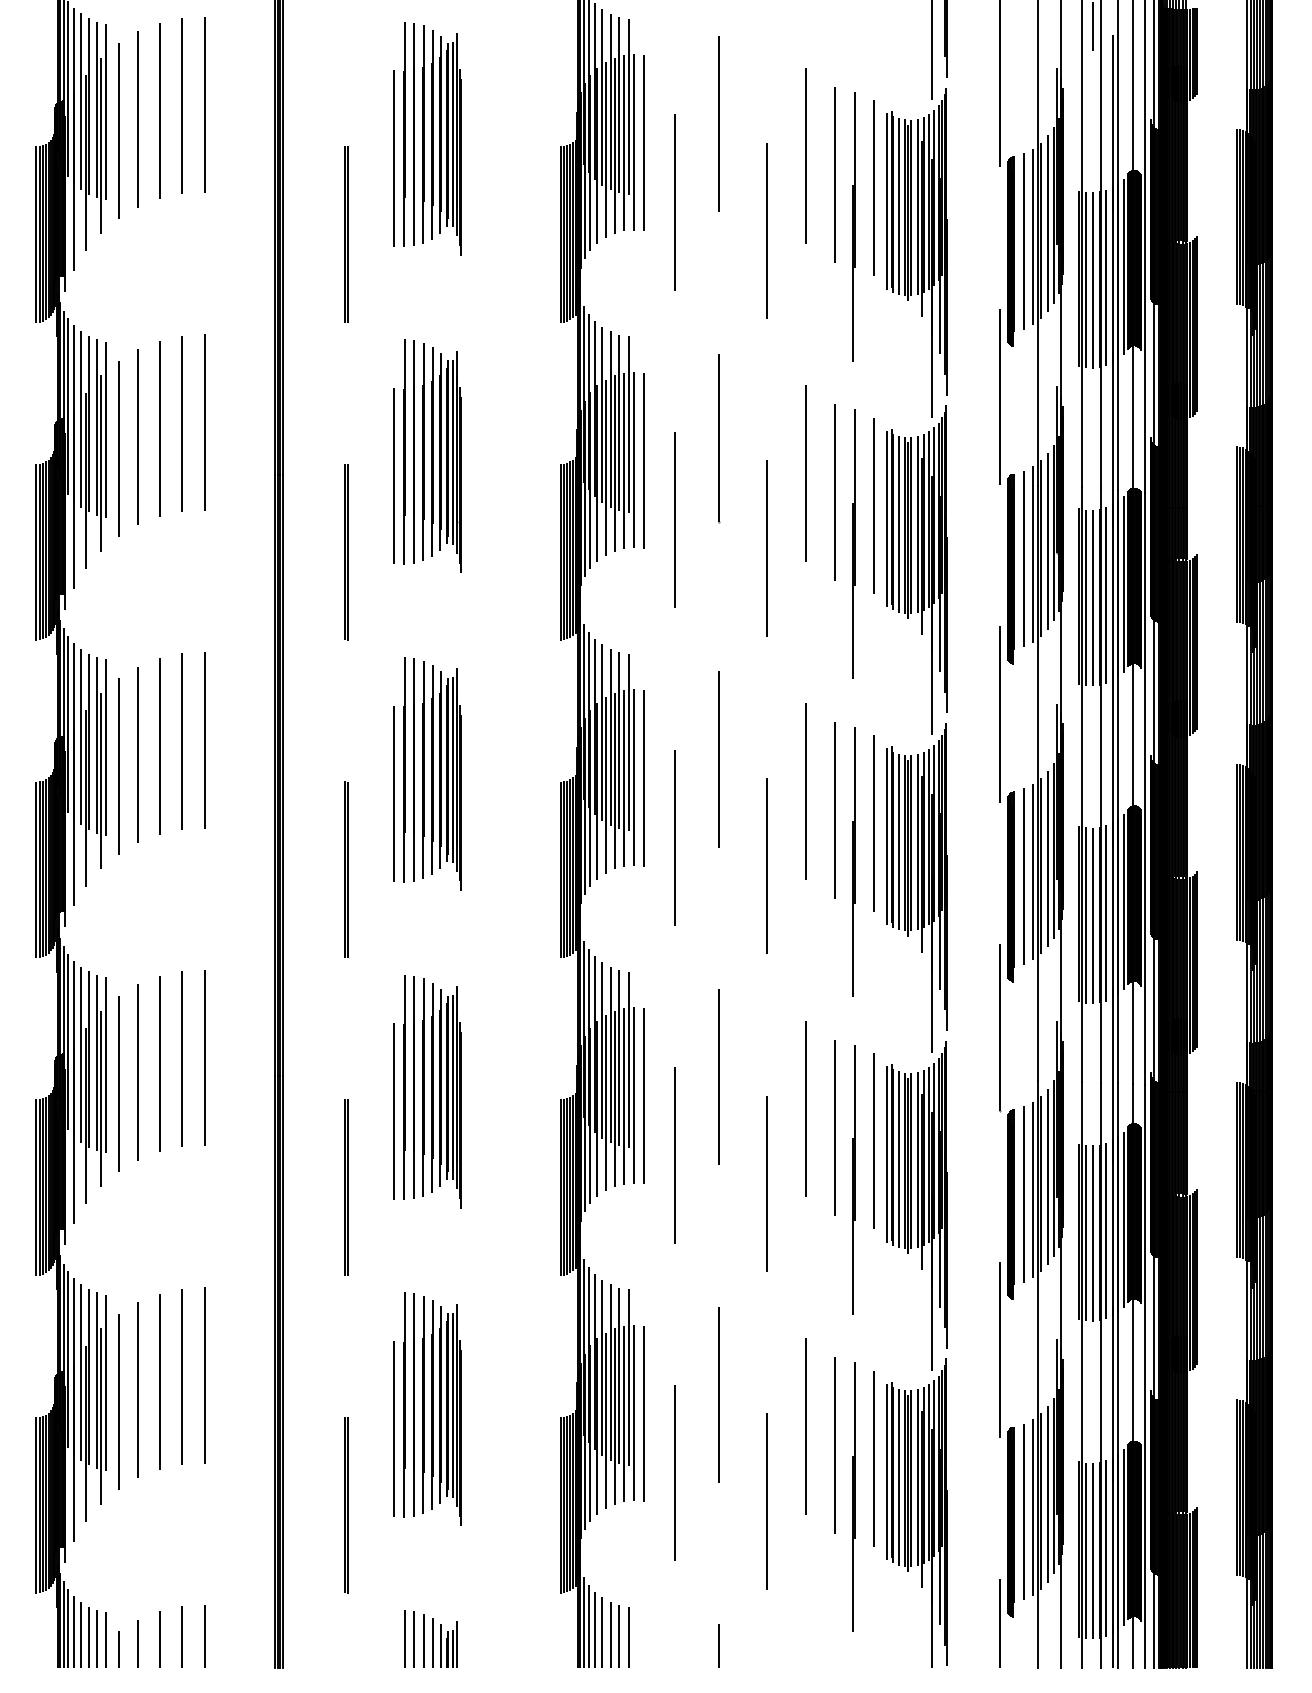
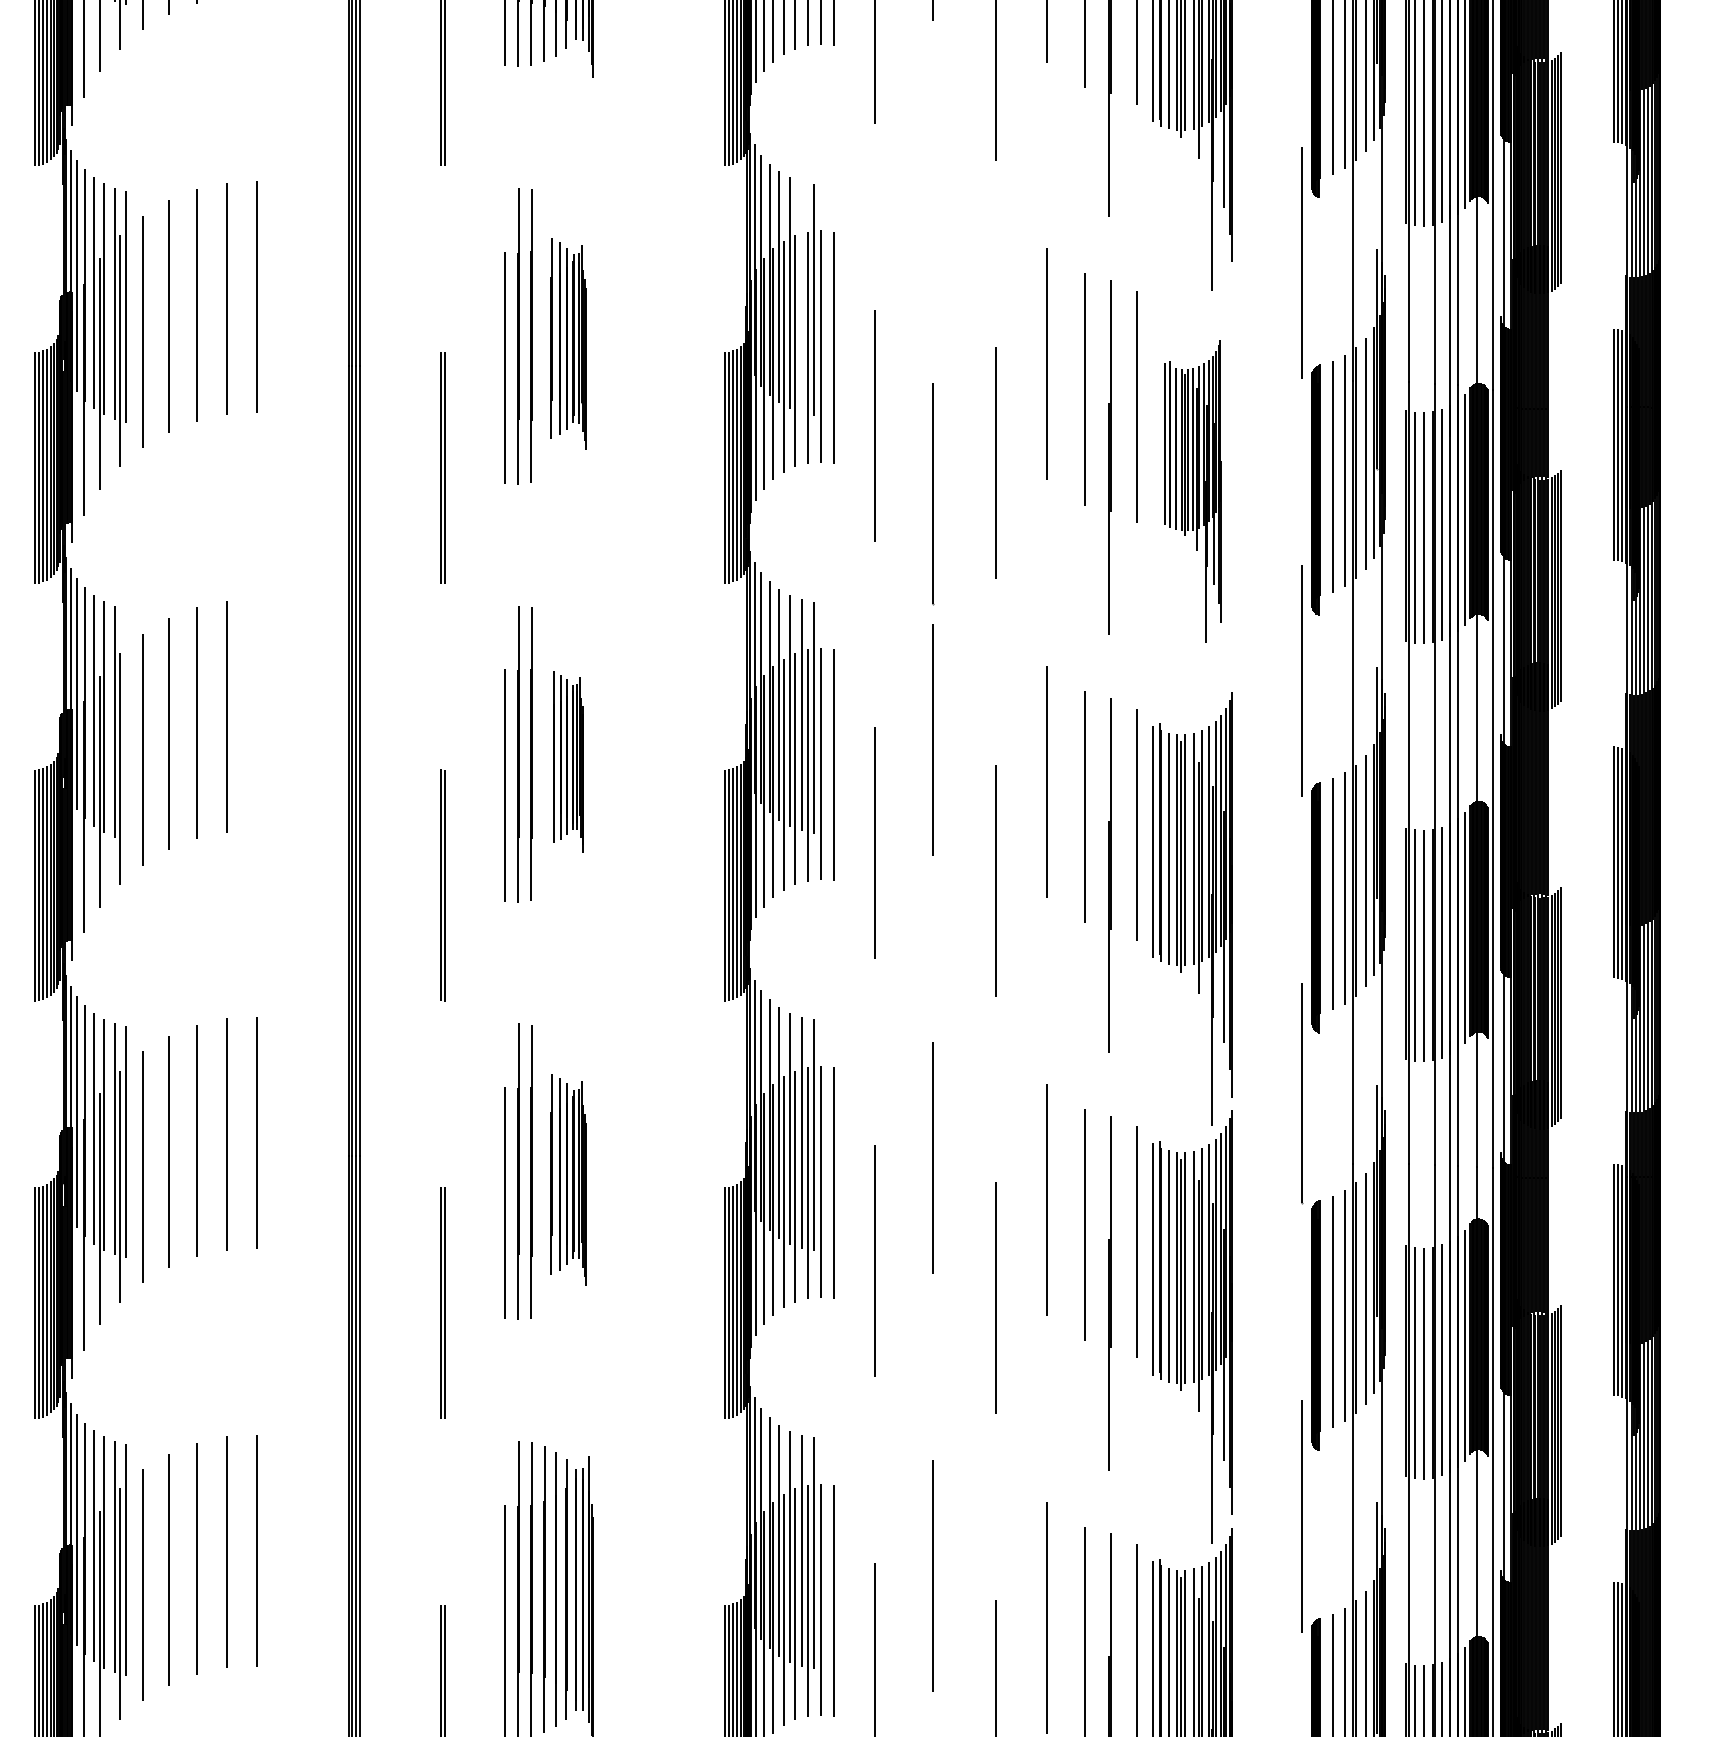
line: (619, 422) -> (801, 297), removed
line: (719, 438) -> (933, 494), moved
part: (441, 457) -> (567, 343), size x0.7
part: (916, 569) -> (1192, 490), size x0.7
line: (204, 740) -> (256, 715), removed
line: (105, 747) -> (125, 724), removed
part: (441, 775) -> (567, 761), size x0.6
part: (441, 1093) -> (567, 1179), size x0.7

